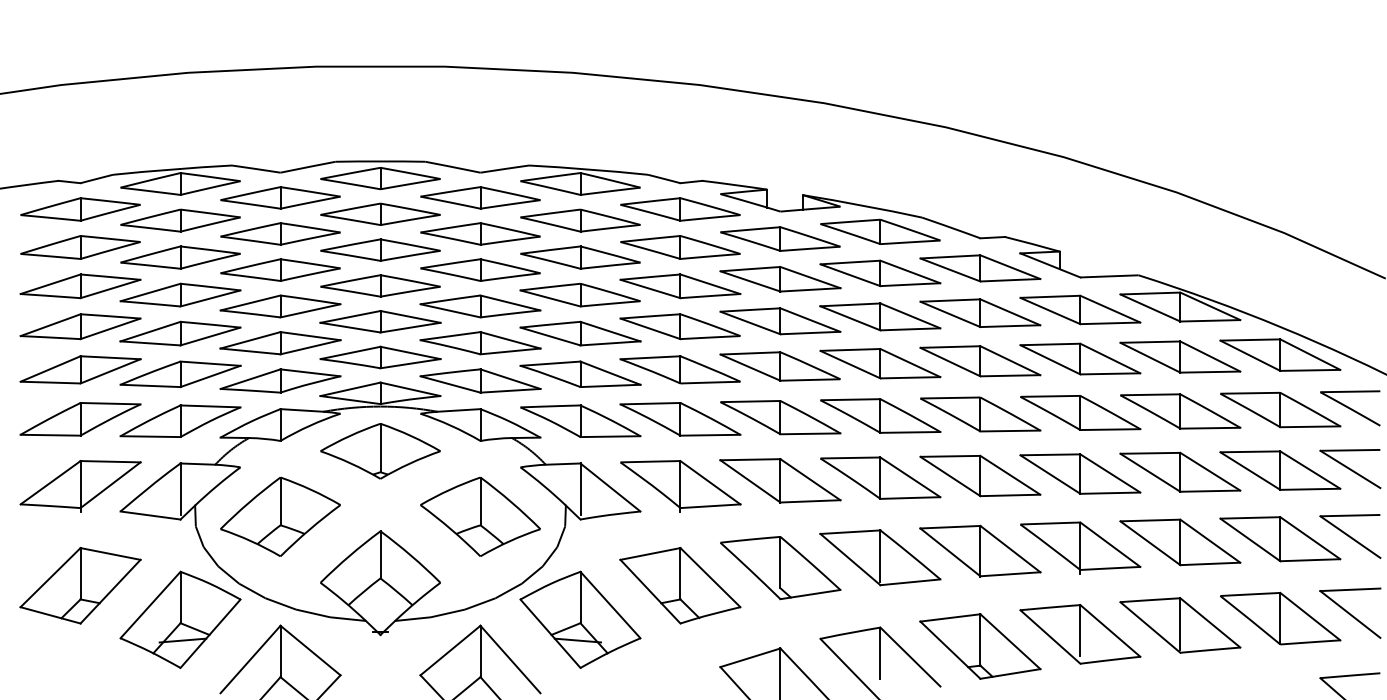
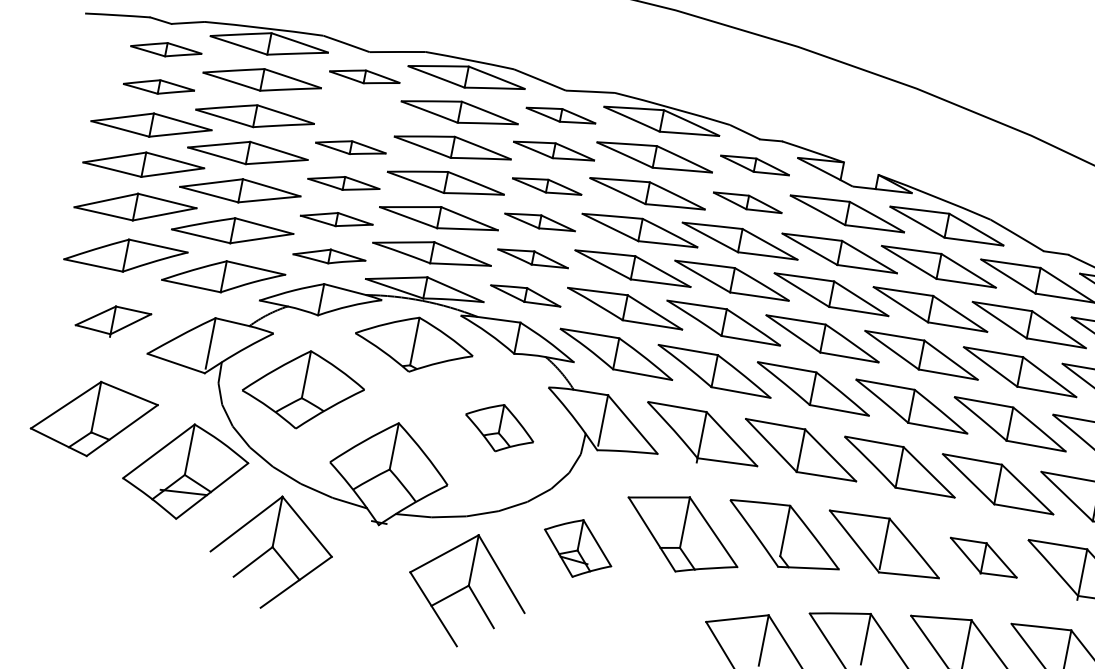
part: (280, 197) -> (364, 76), size x0.6
part: (480, 197) -> (561, 114), size x0.6
part: (80, 209) -> (166, 49), size x0.6
part: (680, 209) -> (755, 165), size x0.6
part: (280, 233) -> (357, 111), removed
part: (480, 233) -> (554, 150), size x0.7
part: (80, 247) -> (159, 87), size x0.6
part: (680, 247) -> (747, 202), size x0.6
part: (280, 269) -> (351, 147), size x0.6
part: (480, 269) -> (547, 185), size x0.6
part: (280, 306) -> (343, 183), size x0.6
part: (480, 306) -> (540, 221), size x0.6
part: (280, 343) -> (336, 219), size x0.6
part: (480, 343) -> (533, 258), size x0.6
part: (280, 380) -> (329, 256), size x0.6
part: (480, 380) -> (525, 294), size x0.6
part: (80, 486) -> (113, 321), size x0.6
part: (480, 516) -> (499, 428), size x0.6
part: (980, 550) -> (983, 557), size x0.6
part: (580, 619) -> (578, 548), size x0.6

